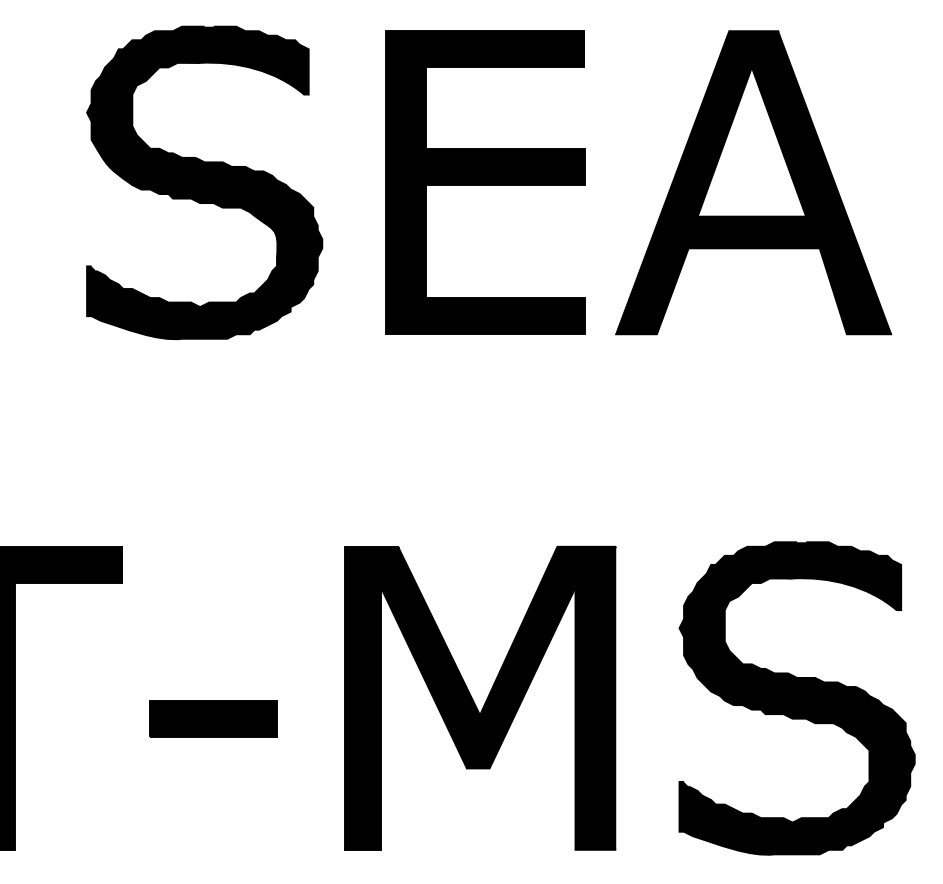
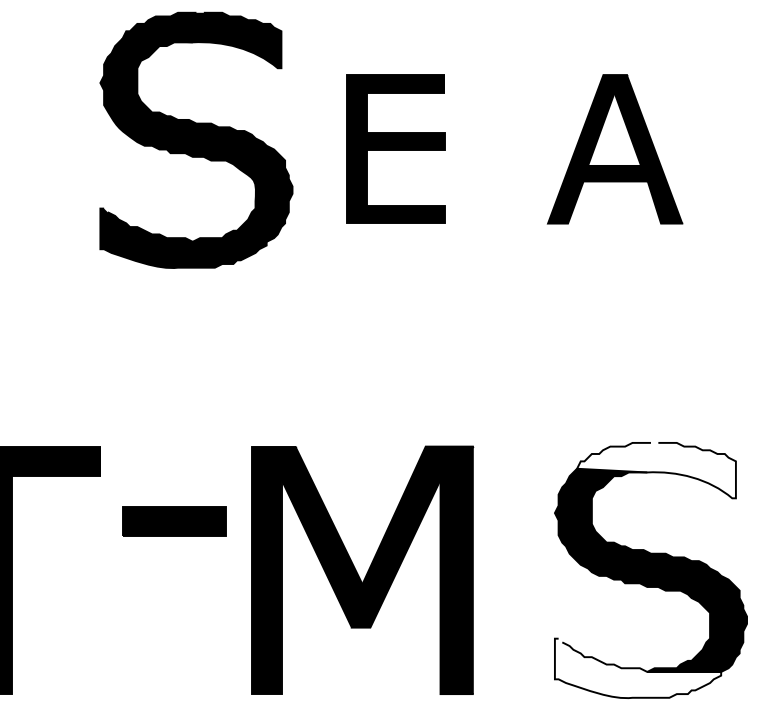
part: (204, 182) -> (196, 140), moved
part: (485, 182) -> (396, 149), size x0.6
part: (753, 182) -> (615, 149), size x0.6
fill: (803, 576) -> (656, 470), removed
part: (480, 697) -> (362, 569), moved
part: (213, 718) -> (174, 521), moved
fill: (781, 817) -> (638, 667), removed

